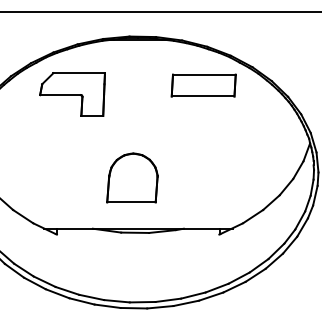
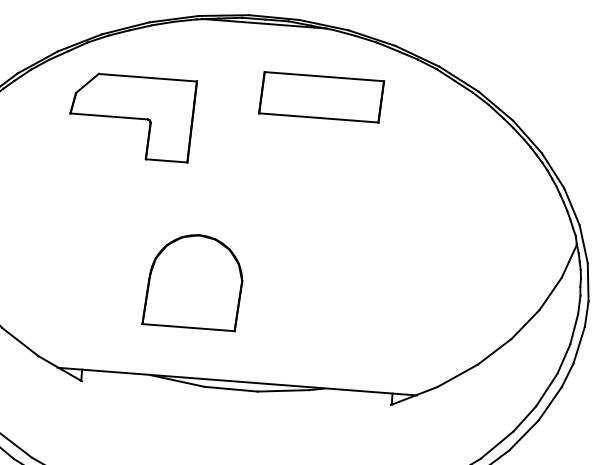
part: (203, 85) -> (321, 97), moved
part: (132, 177) -> (194, 280), moved

